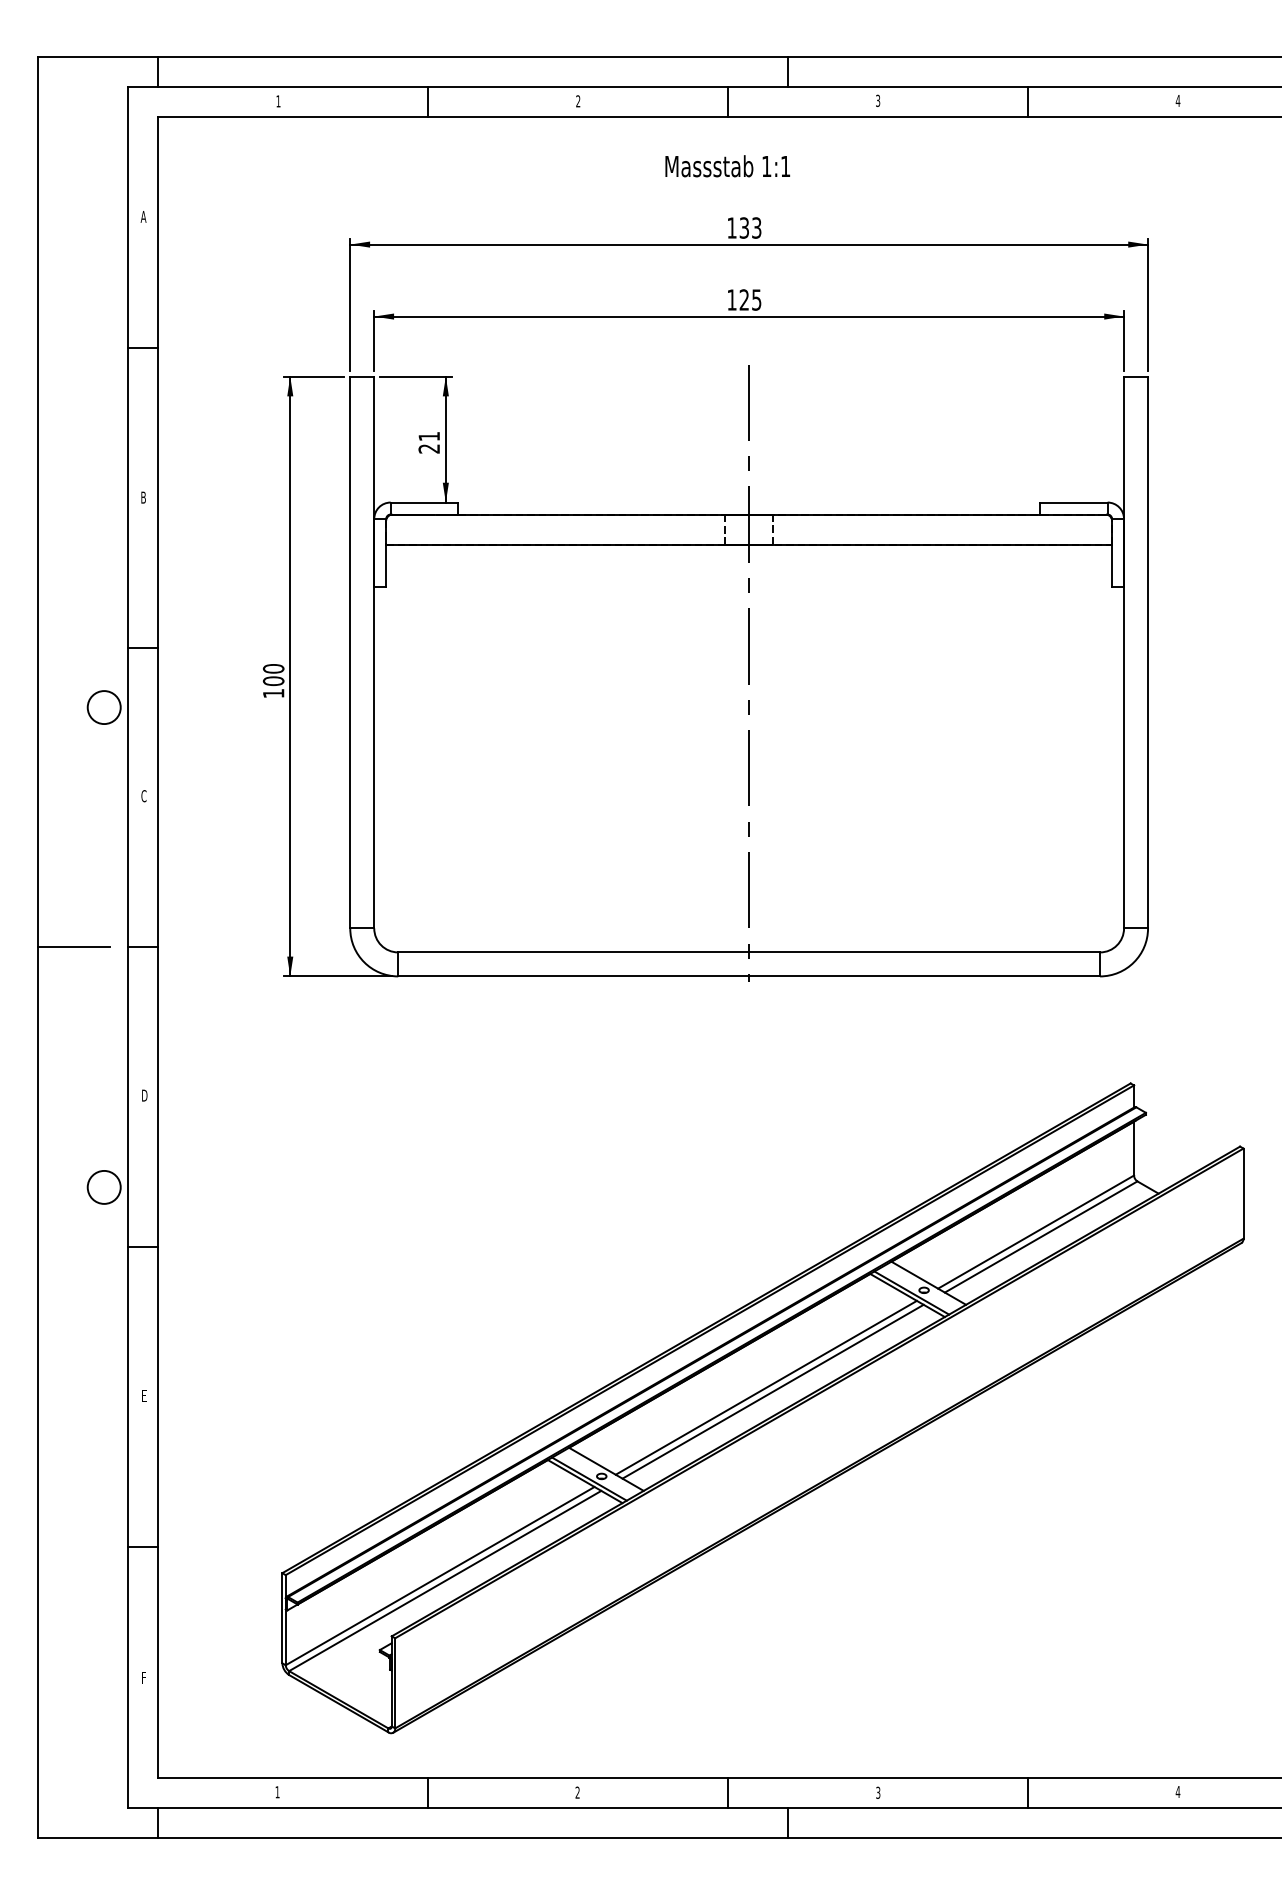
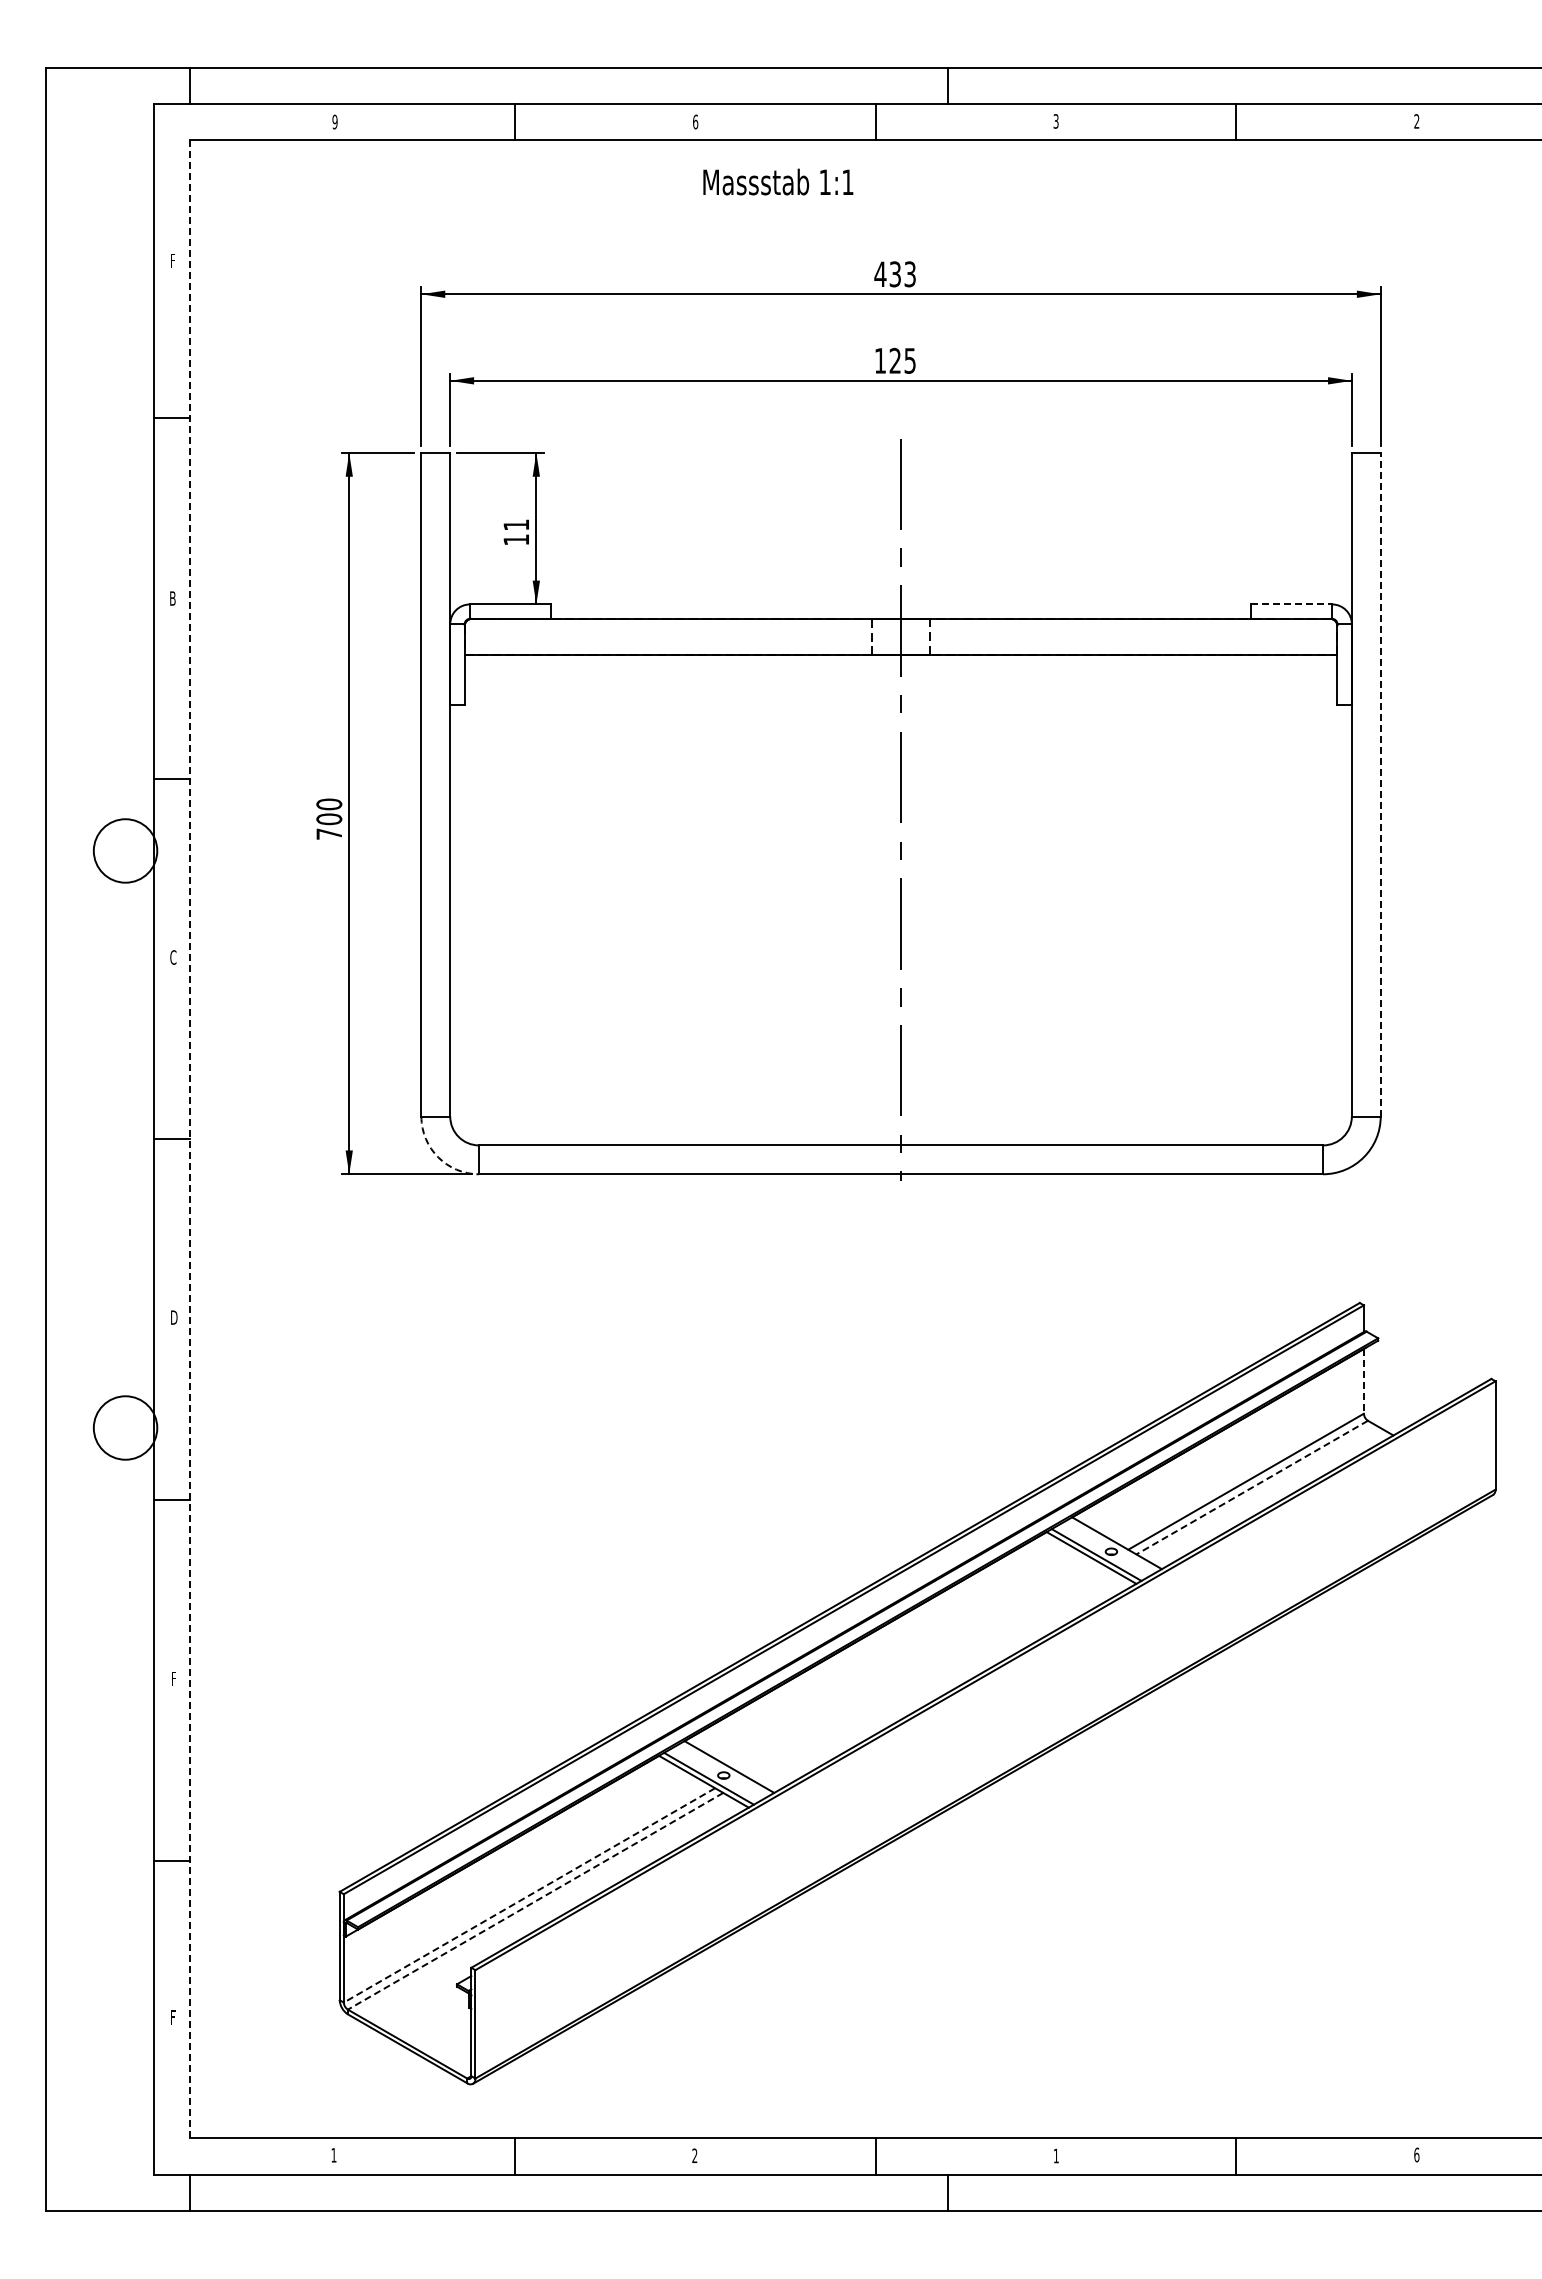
text: (278, 100) -> (334, 121), 1 -> 9
text: (578, 100) -> (695, 121), 2 -> 6
text: (1177, 100) -> (1416, 121), 4 -> 2
text: (727, 165) -> (778, 181), moved
text: (143, 216) -> (172, 260), A -> F
text: (732, 227) -> (880, 273), 133 -> 433
text: (428, 448) -> (515, 539), 21 -> 11
line: (1073, 502) -> (1291, 604), solid -> dashed
line: (1147, 652) -> (1380, 784), solid -> dashed
text: (273, 693) -> (328, 833), 100 -> 700
circle: (104, 707) -> (125, 850), size x1.6
line: (74, 947) -> (89, 1139), removed
line: (158, 947) -> (190, 1139), solid -> dashed
arc: (364, 962) -> (438, 1157), solid -> dashed
line: (1133, 1148) -> (1363, 1381), solid -> dashed
circle: (104, 1187) -> (125, 1427), size x1.6
line: (1041, 1236) -> (1252, 1487), solid -> dashed
line: (766, 1387) -> (921, 1668), removed
line: (772, 1391) -> (929, 1673), removed
text: (144, 1395) -> (173, 1678), E -> F
line: (440, 1576) -> (529, 1895), solid -> dashed
line: (445, 1581) -> (535, 1901), solid -> dashed
text: (1177, 1791) -> (1416, 2154), 4 -> 6
text: (877, 1792) -> (1055, 2155), 3 -> 1

